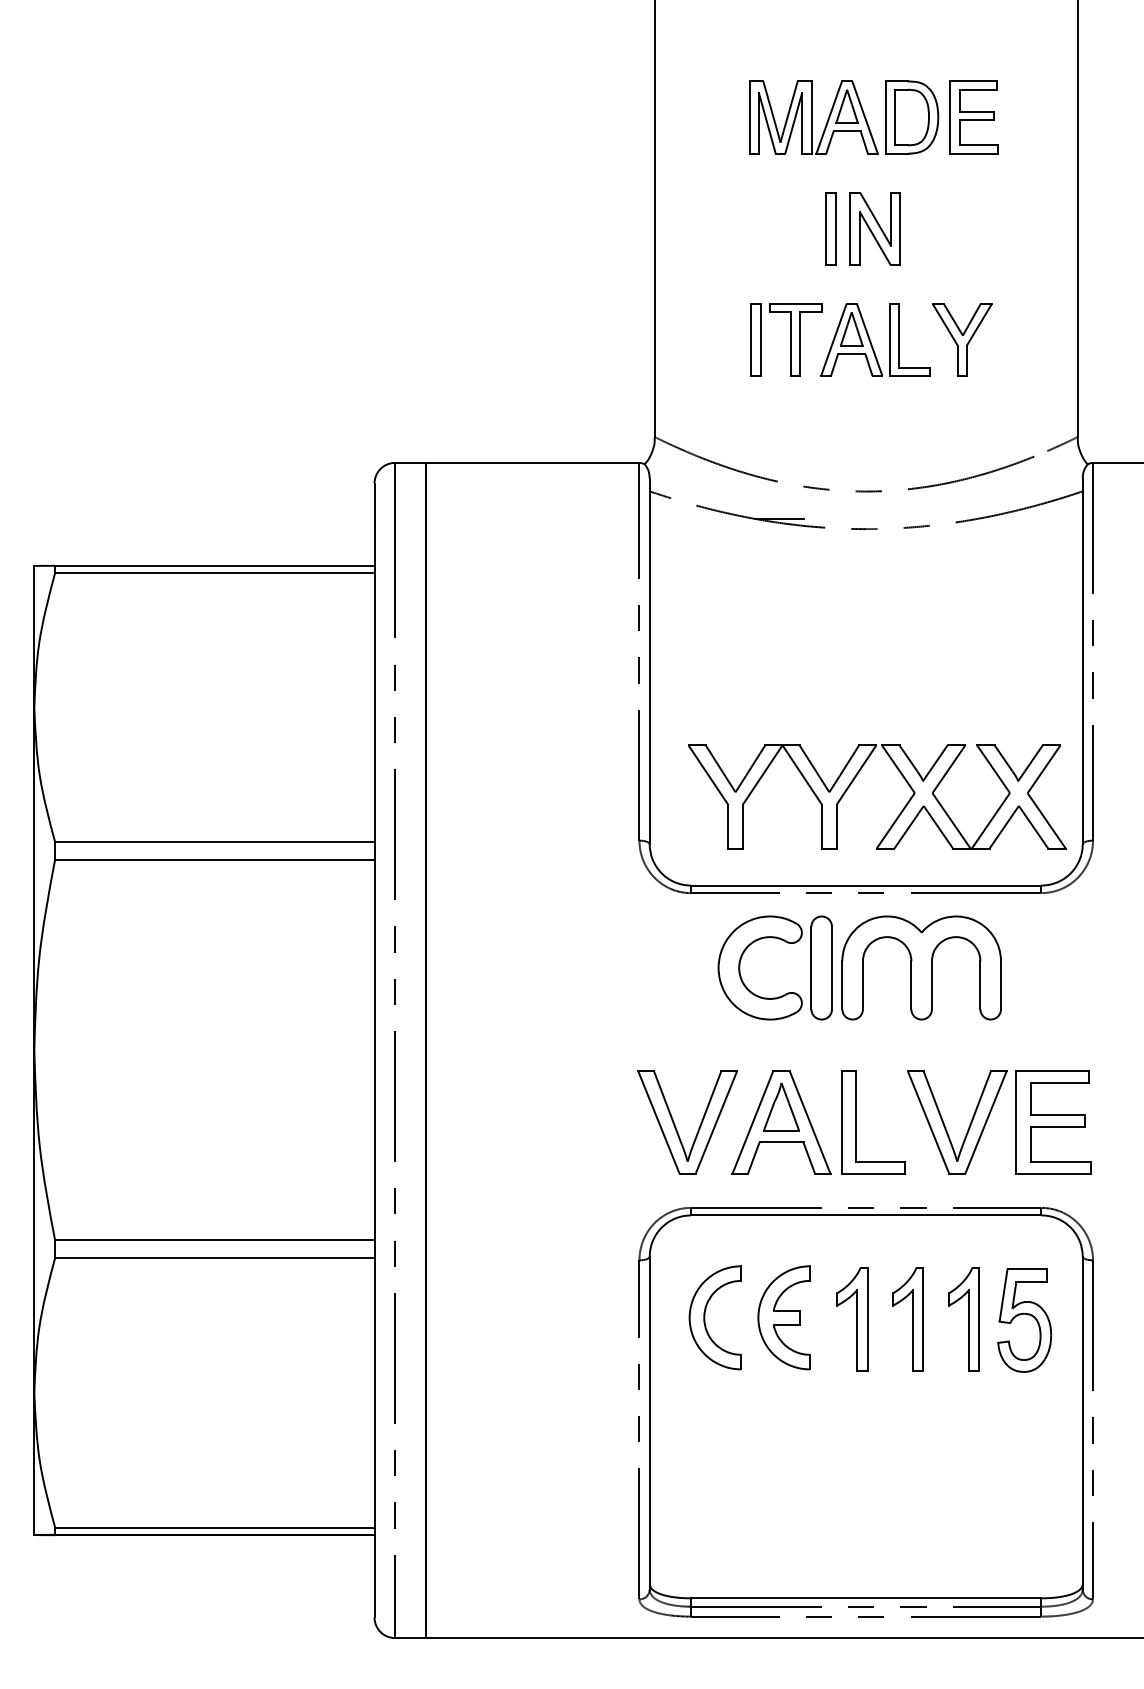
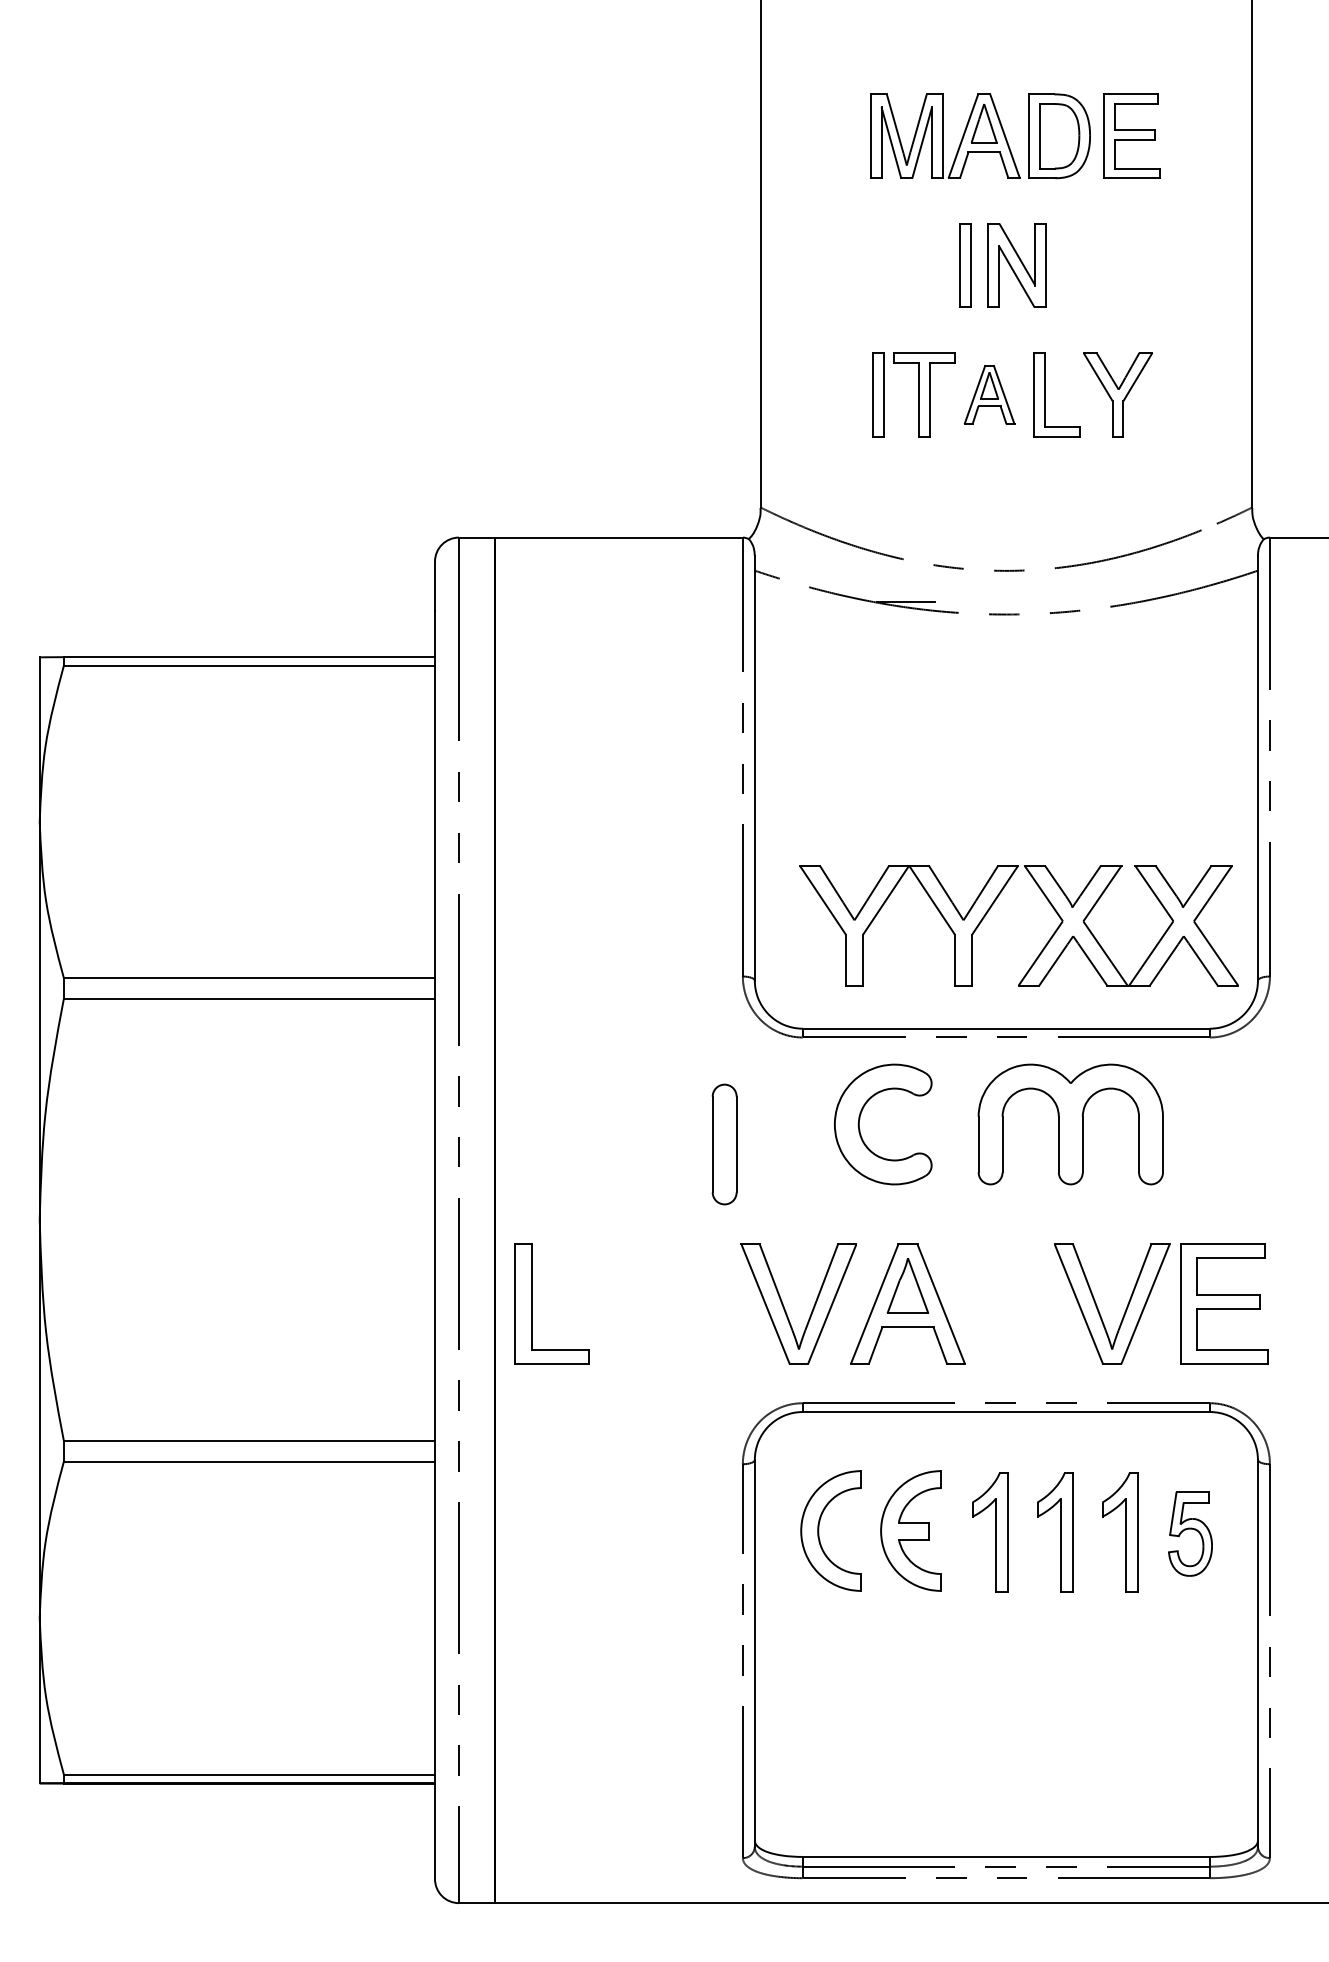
part: (851, 339) -> (989, 394), size x0.7
part: (821, 967) -> (724, 1144), moved
part: (856, 1122) -> (532, 1303), moved
part: (1024, 1319) -> (1190, 1533), size x0.7

